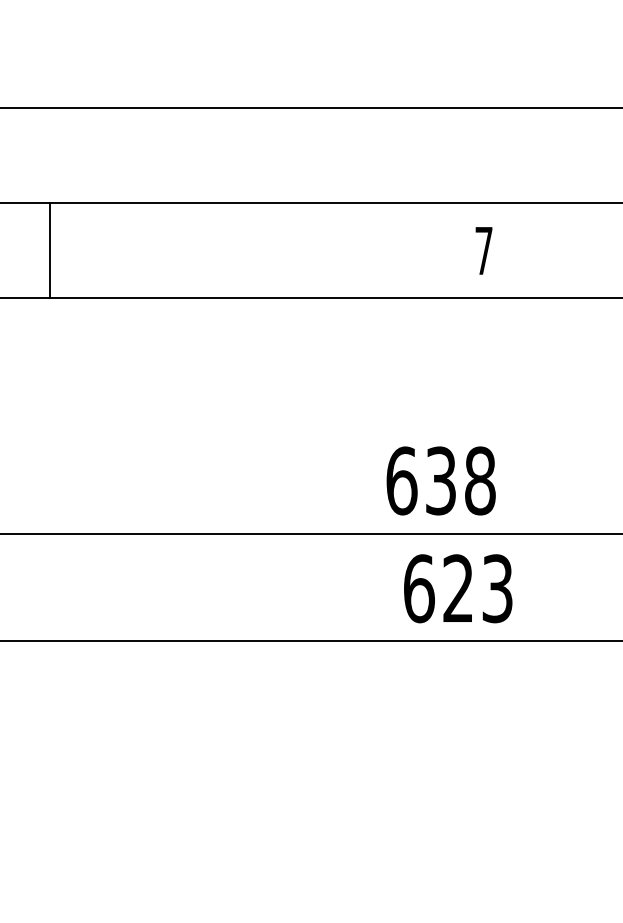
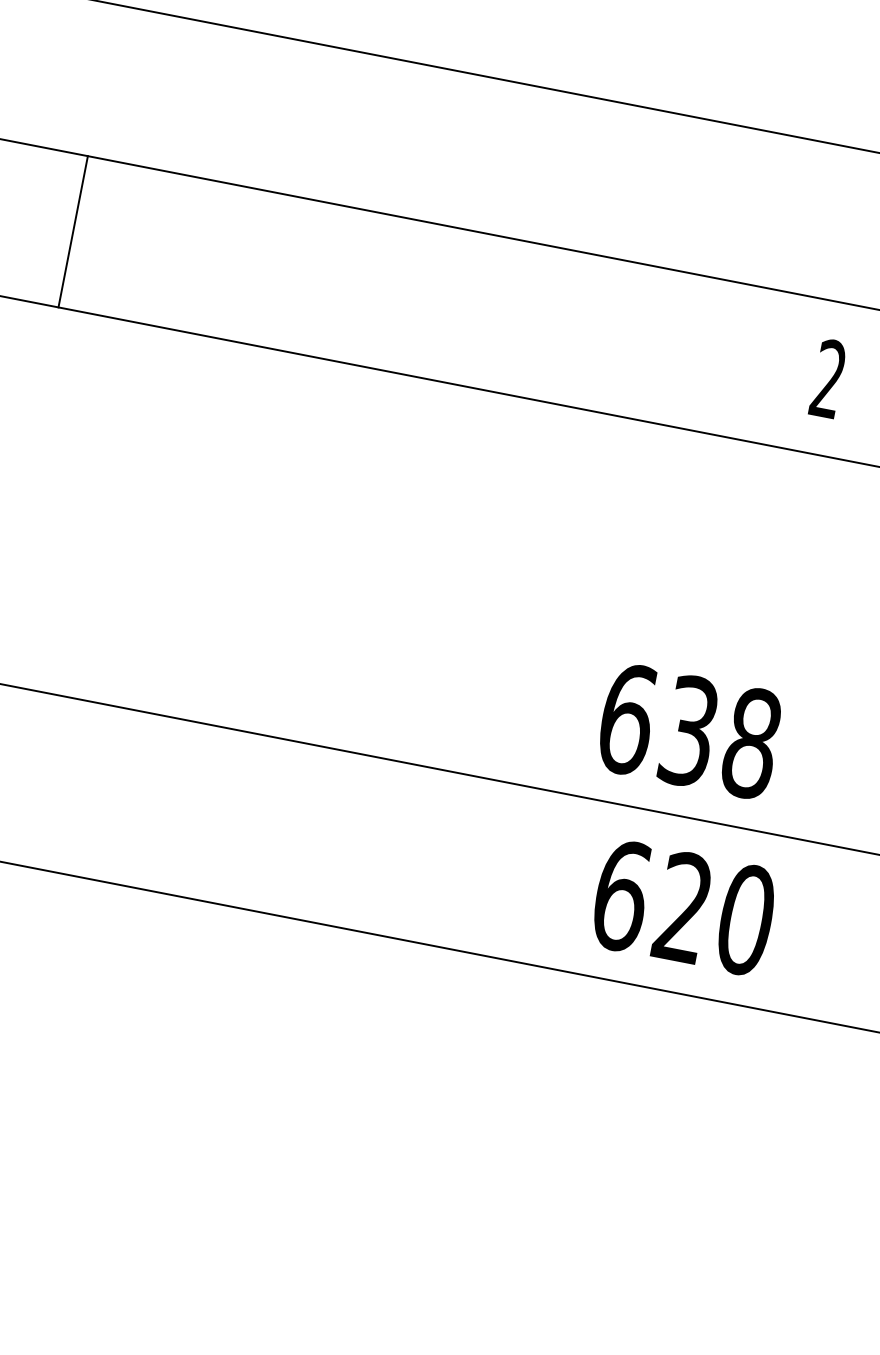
line: (50, 250) -> (73, 231), moved
text: (483, 250) -> (828, 378), 7 -> 2
text: (497, 588) -> (745, 919), 623 -> 620

